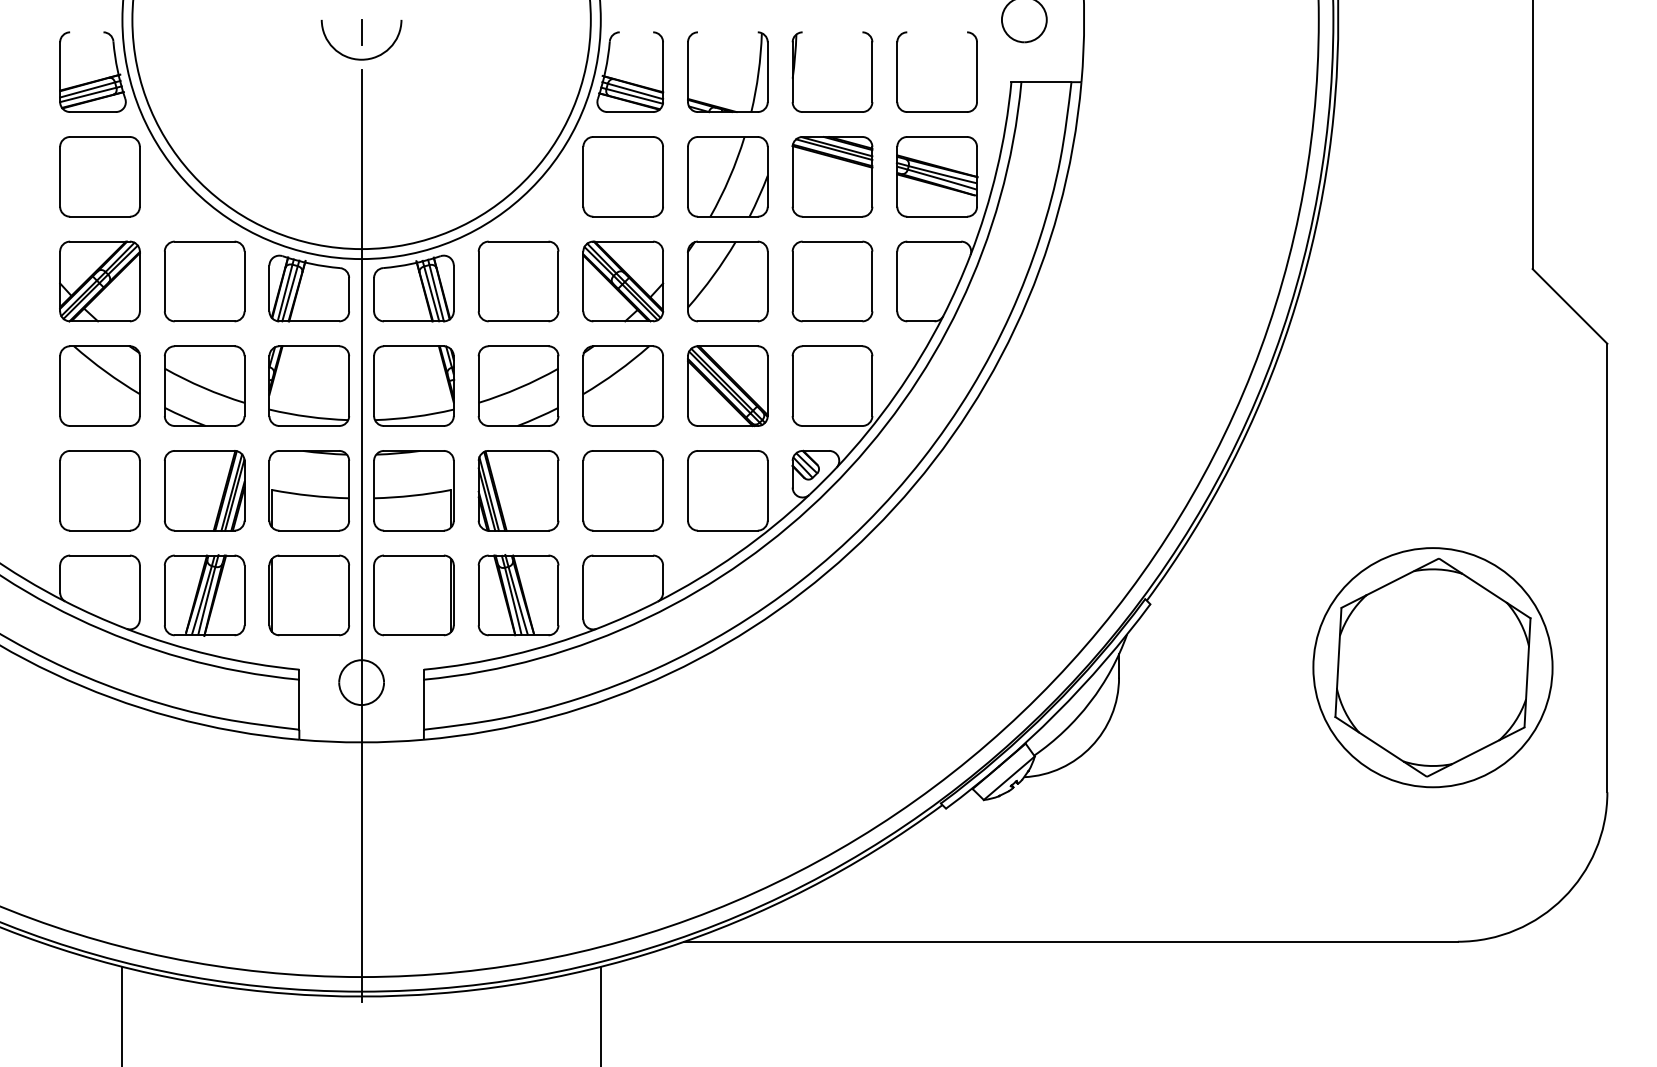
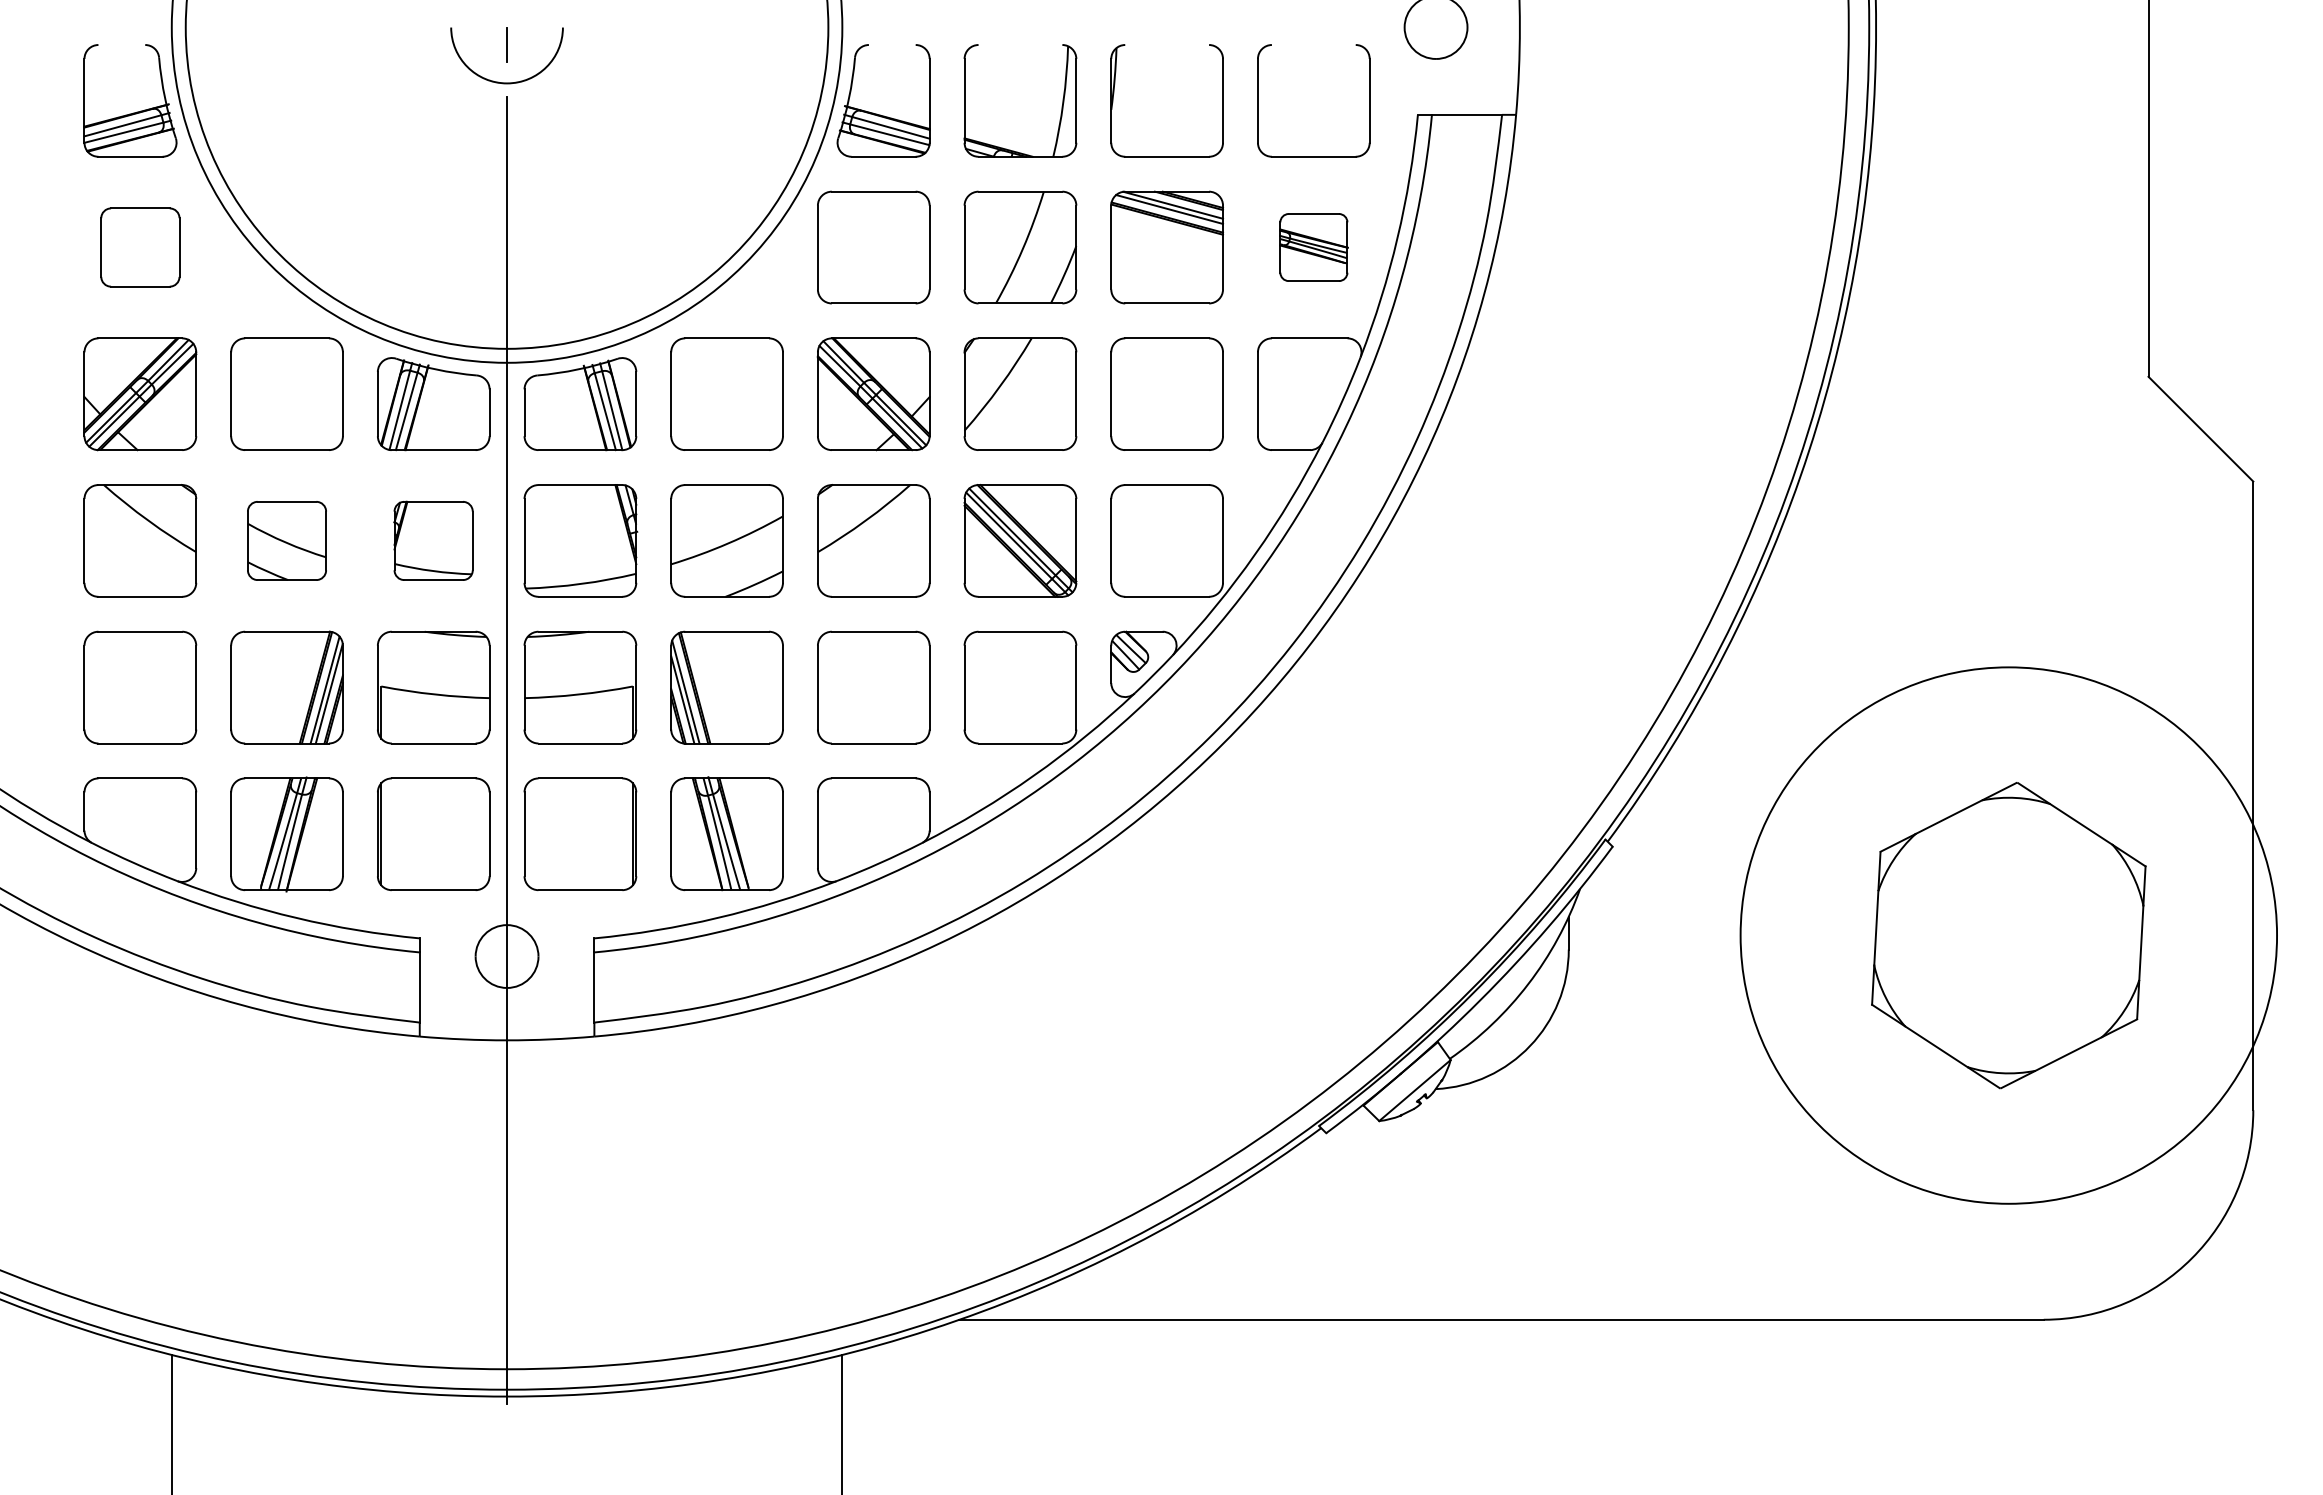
part: (100, 176) -> (140, 247), size x0.7
part: (936, 176) -> (1313, 247), size x0.6
part: (204, 385) -> (286, 540), size x0.7
part: (309, 385) -> (433, 540), size x0.7
circle: (1432, 667) -> (2008, 935), size x1.6

